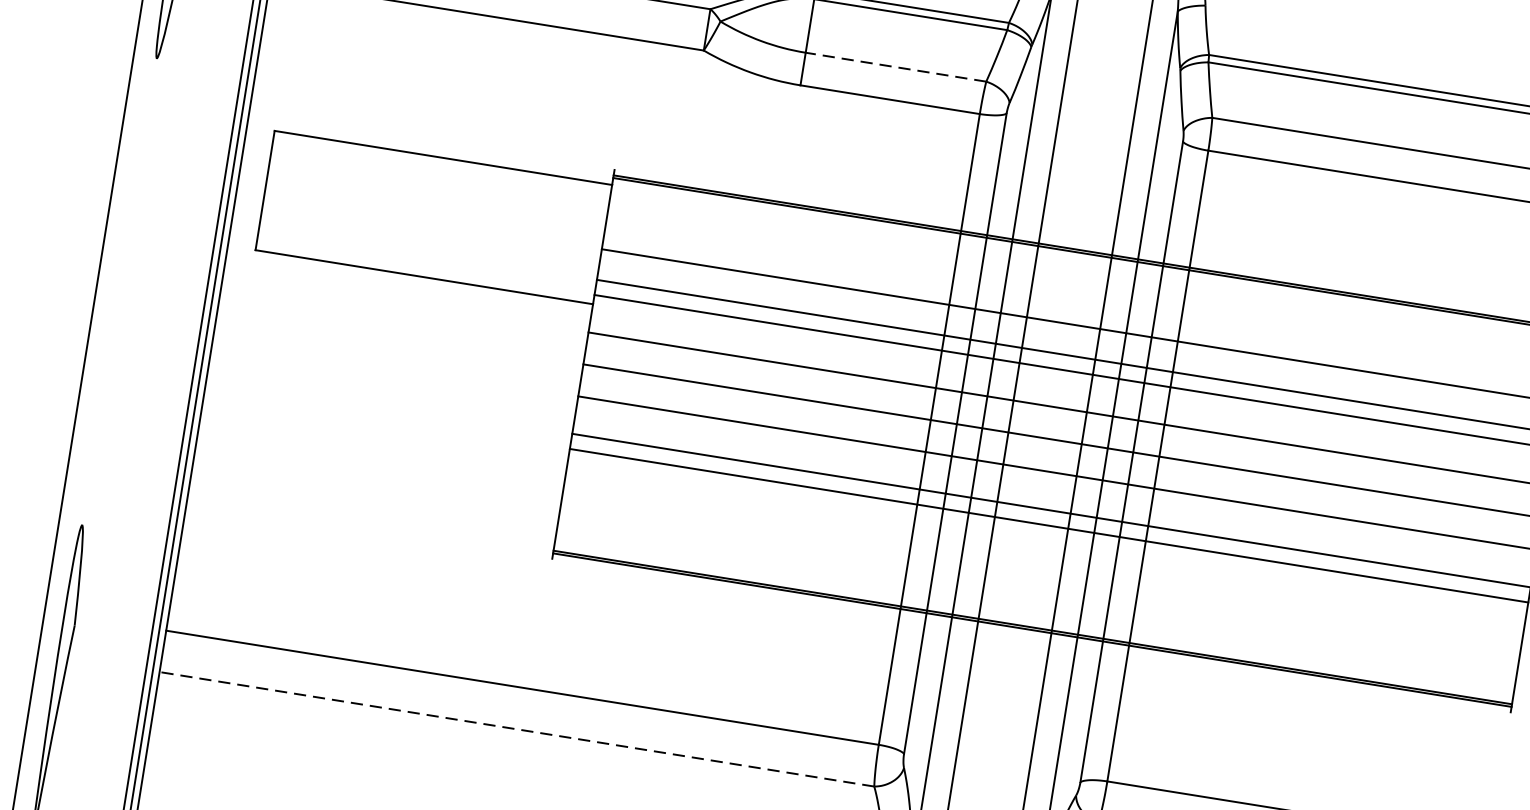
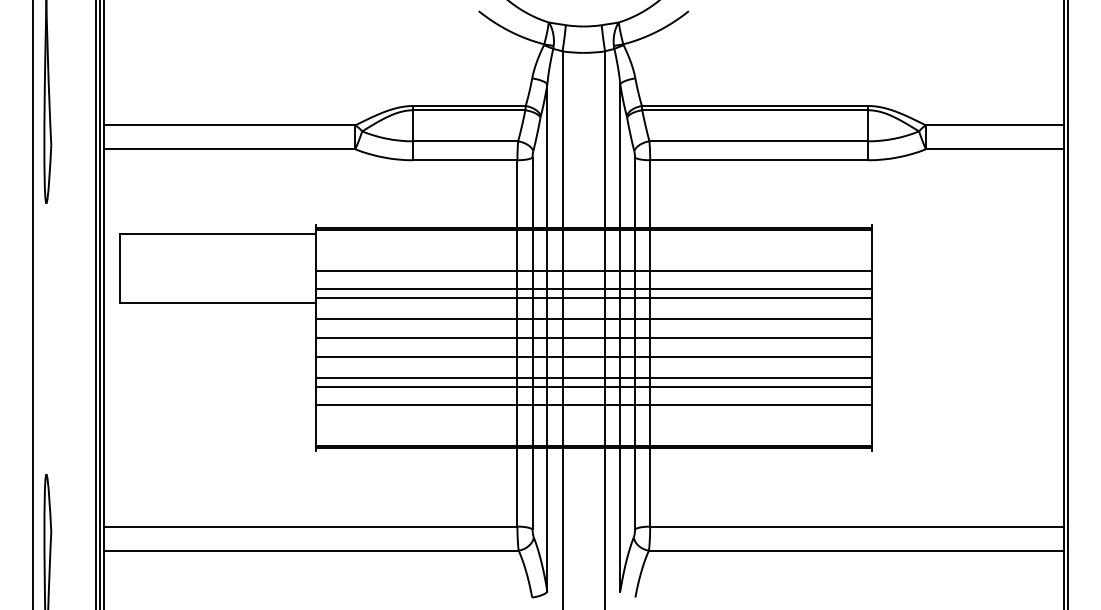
line: (895, 67) -> (465, 141), dashed -> solid
line: (1043, 555) -> (593, 404), added
line: (517, 729) -> (311, 550), dashed -> solid

